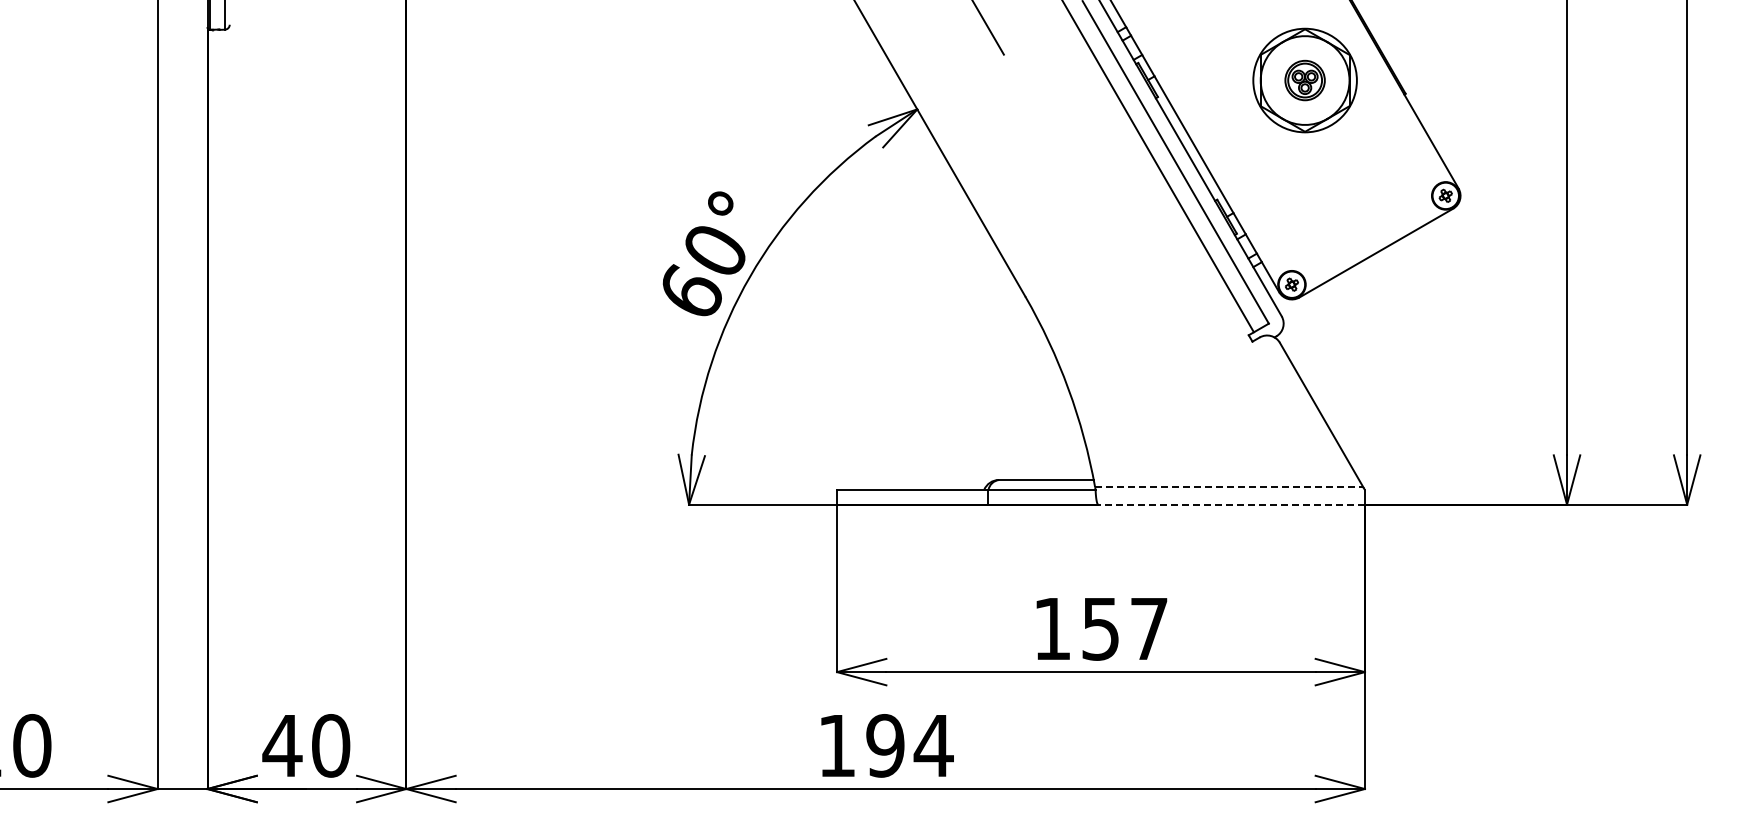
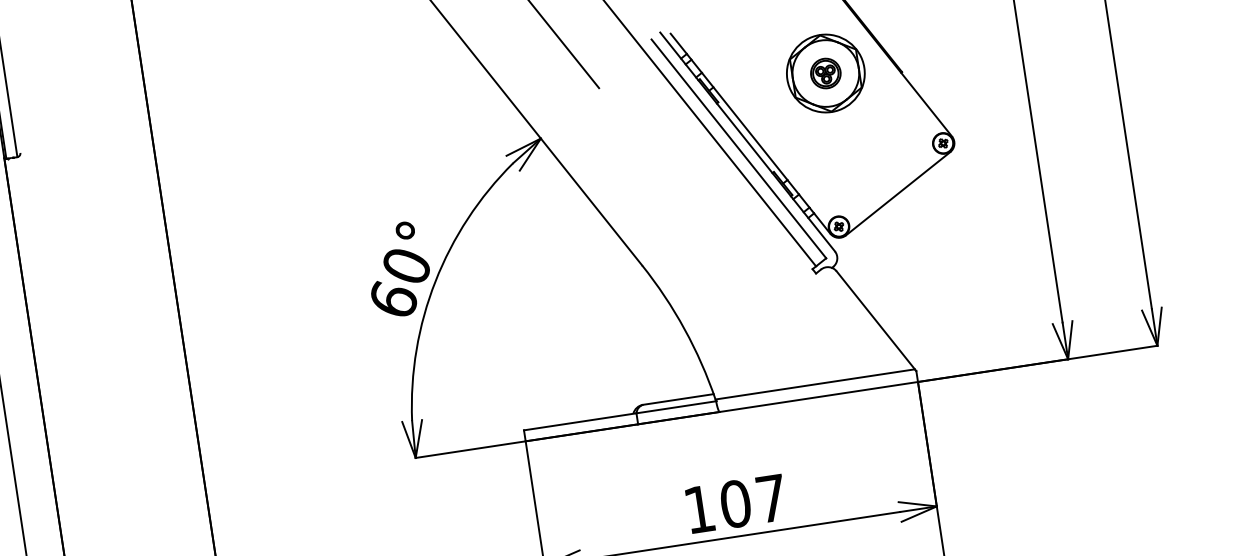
line: (1229, 487) -> (815, 384), dashed -> solid
line: (1231, 504) -> (818, 396), dashed -> solid
text: (1100, 628) -> (735, 503), 157 -> 107

